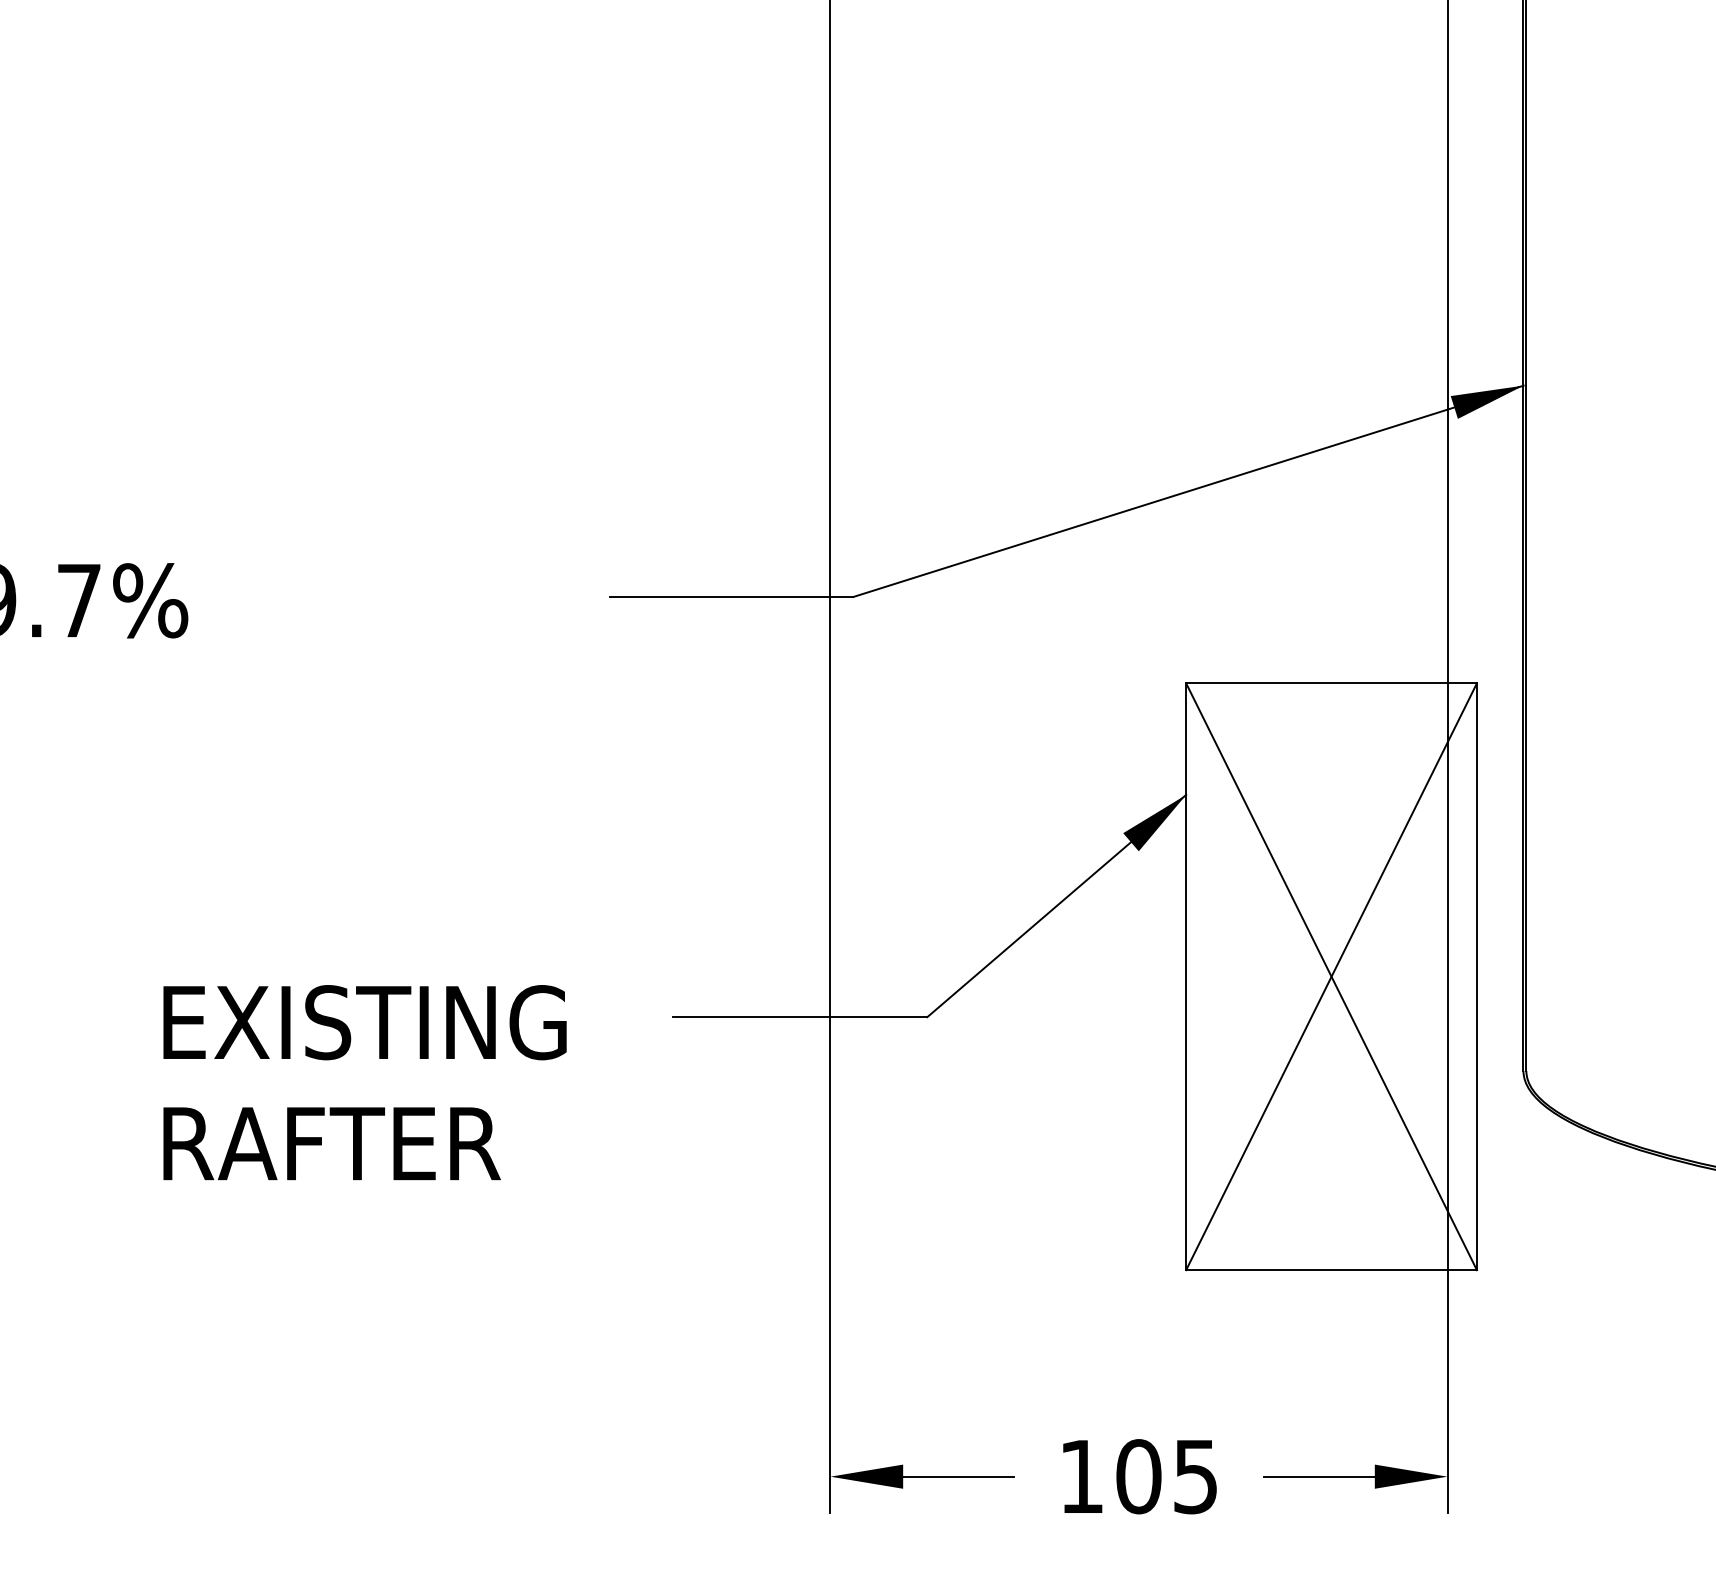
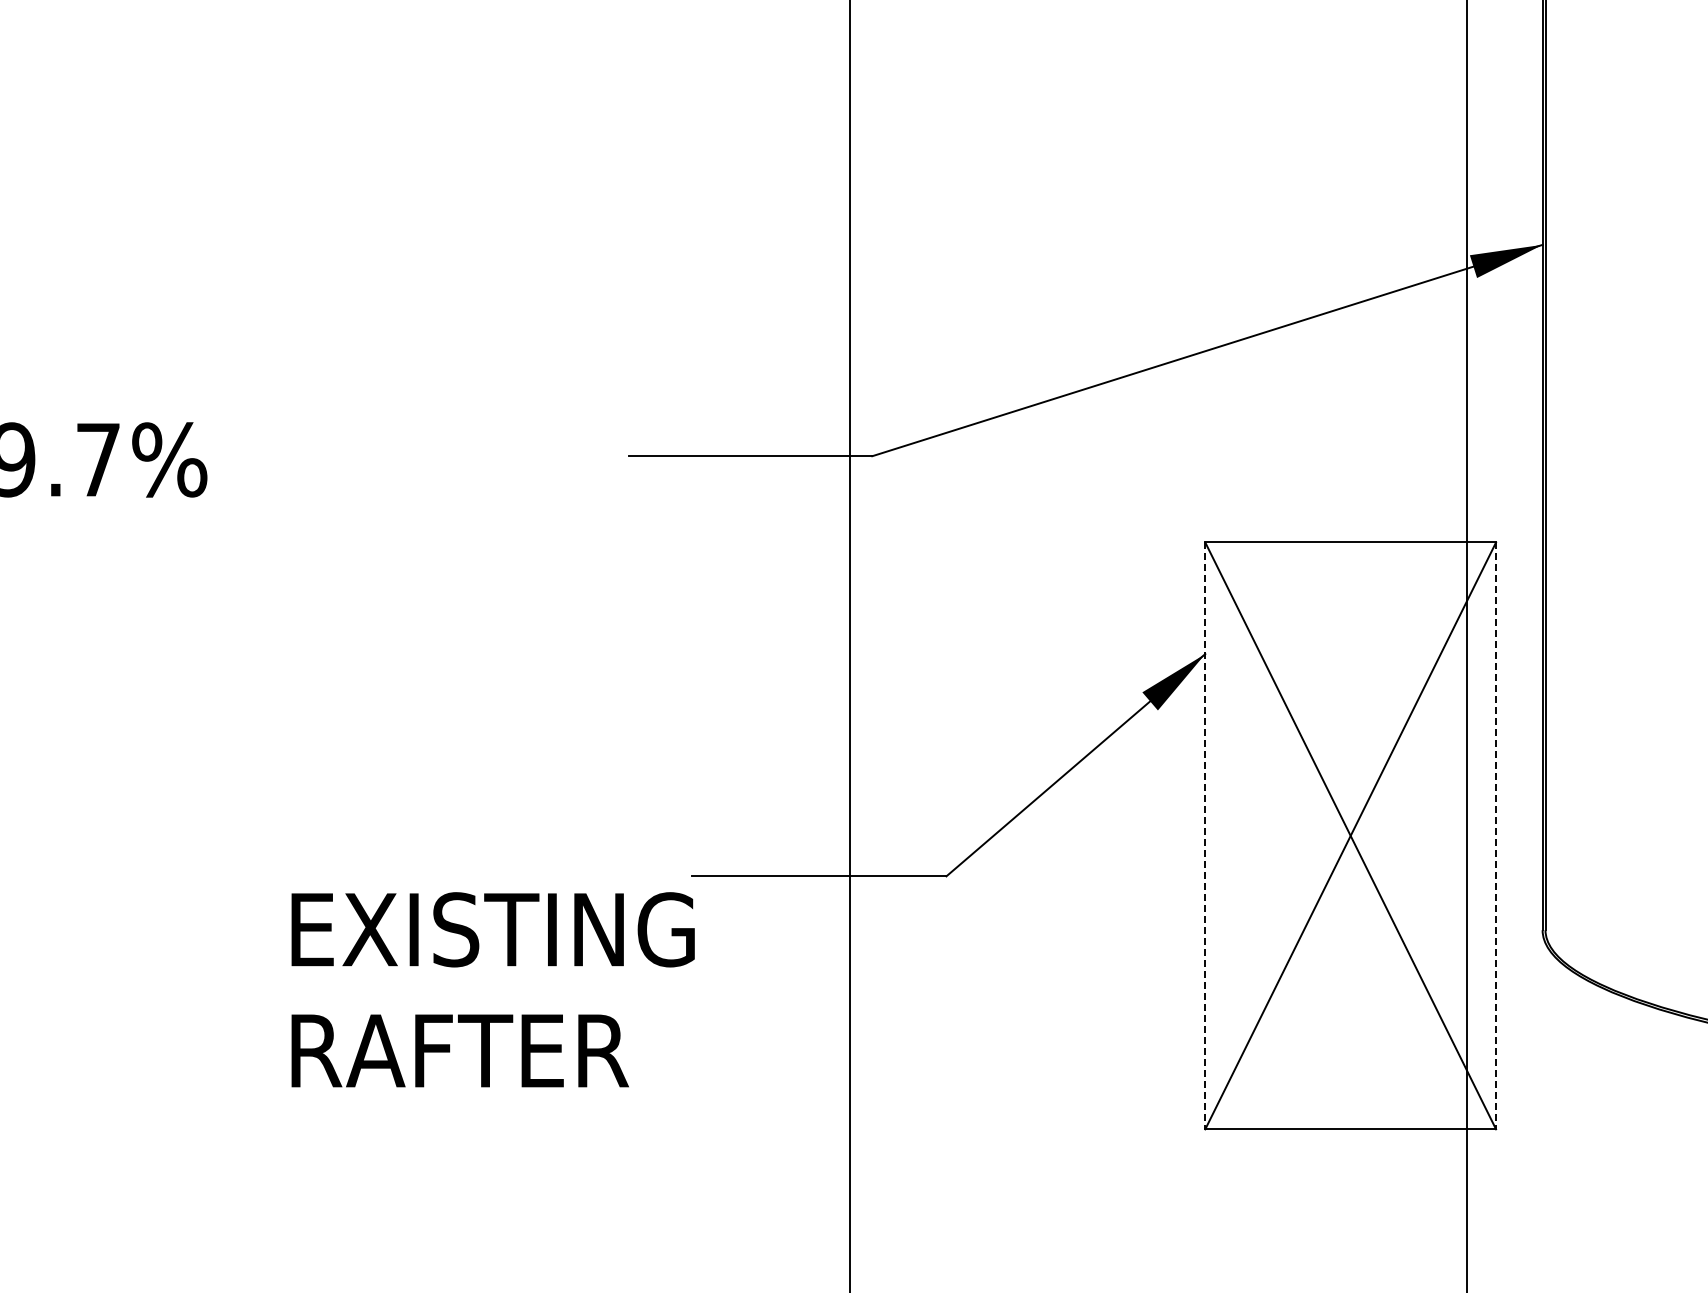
line: (1186, 977) -> (1205, 836), solid -> dashed
line: (1476, 977) -> (1495, 836), solid -> dashed
text: (364, 1082) -> (492, 989), moved

